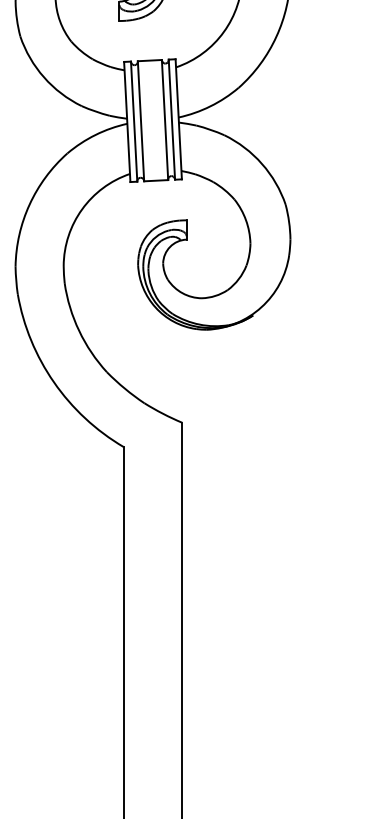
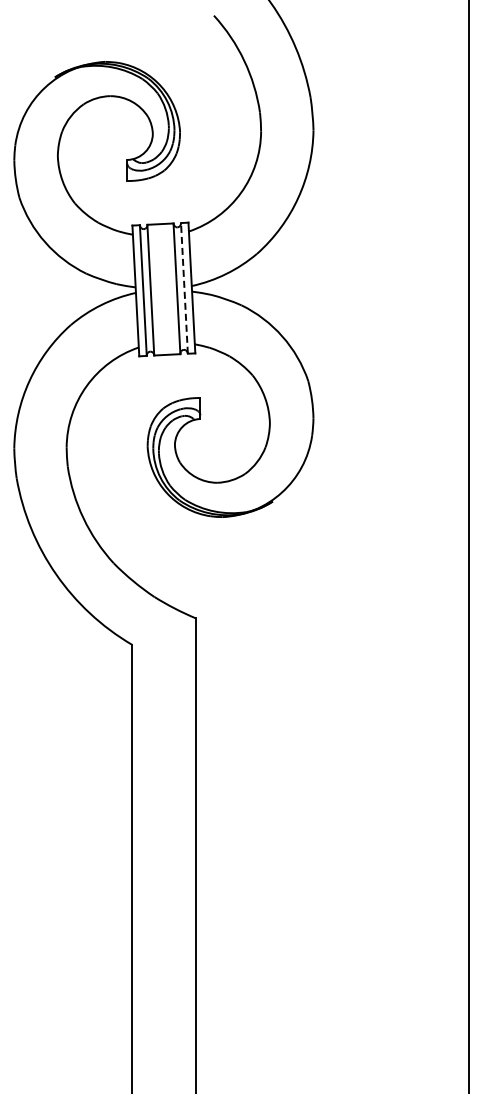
line: (171, 118) -> (184, 287), solid -> dashed

